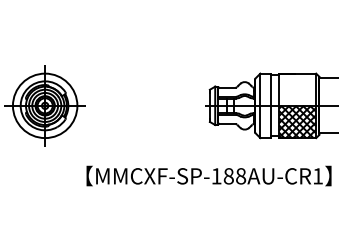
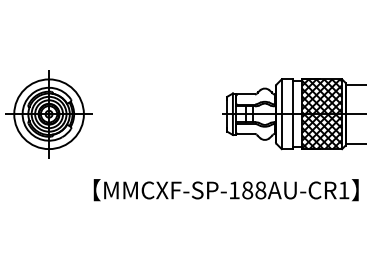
hatch: (298, 89) -> (322, 96), added

